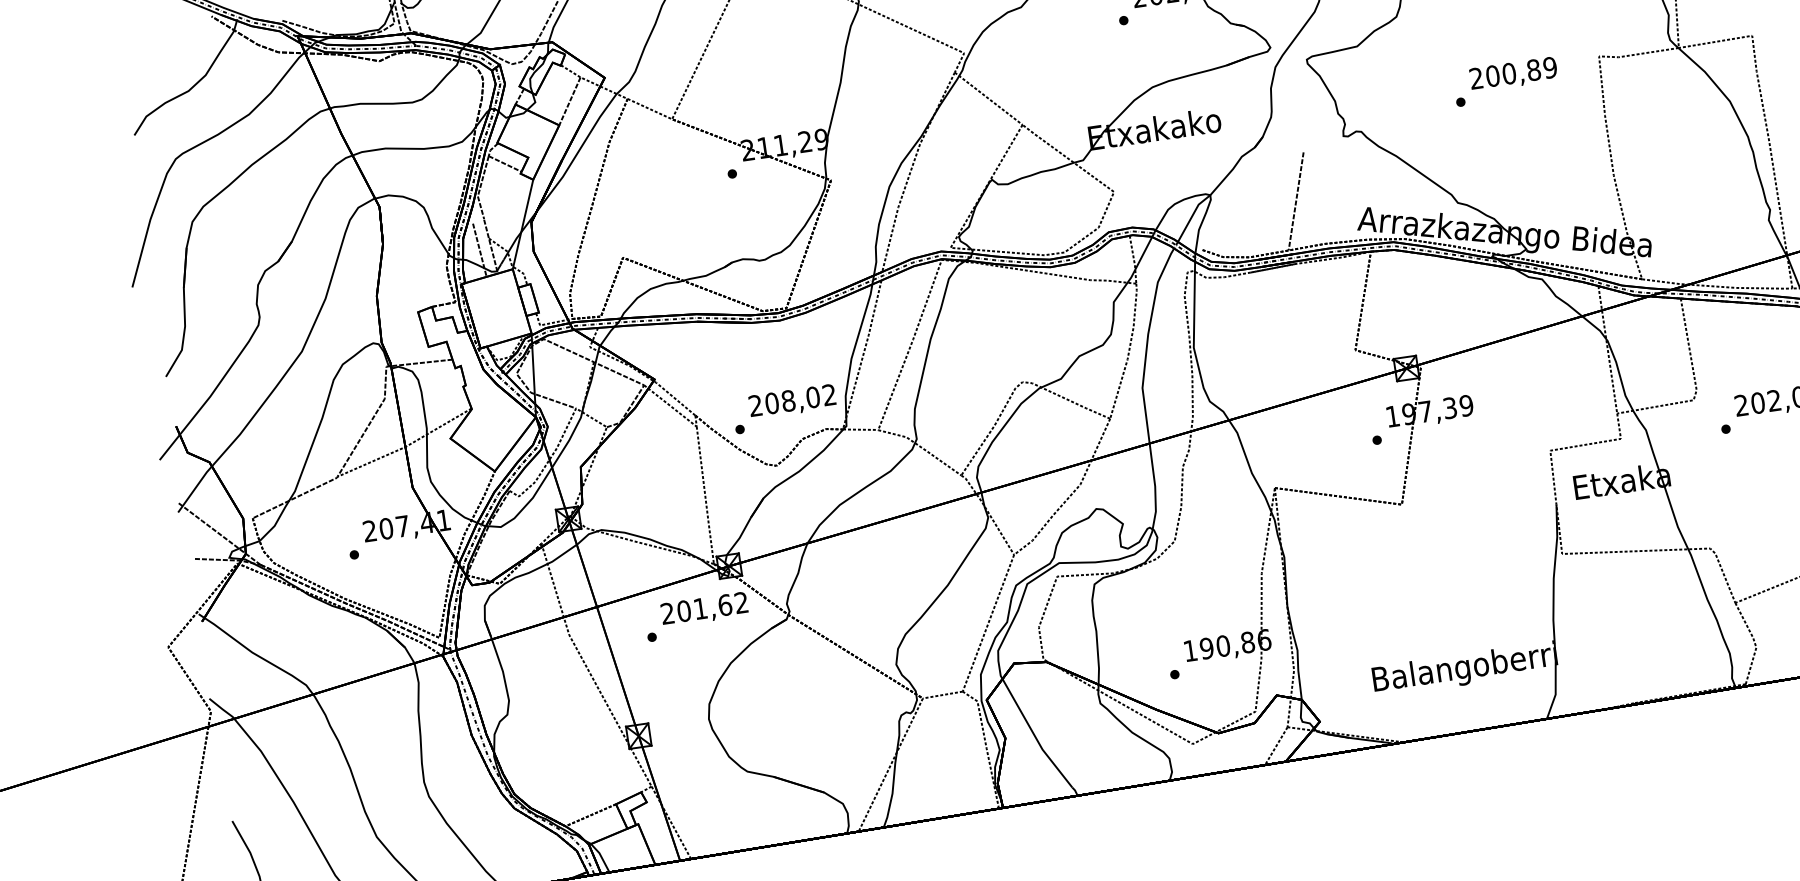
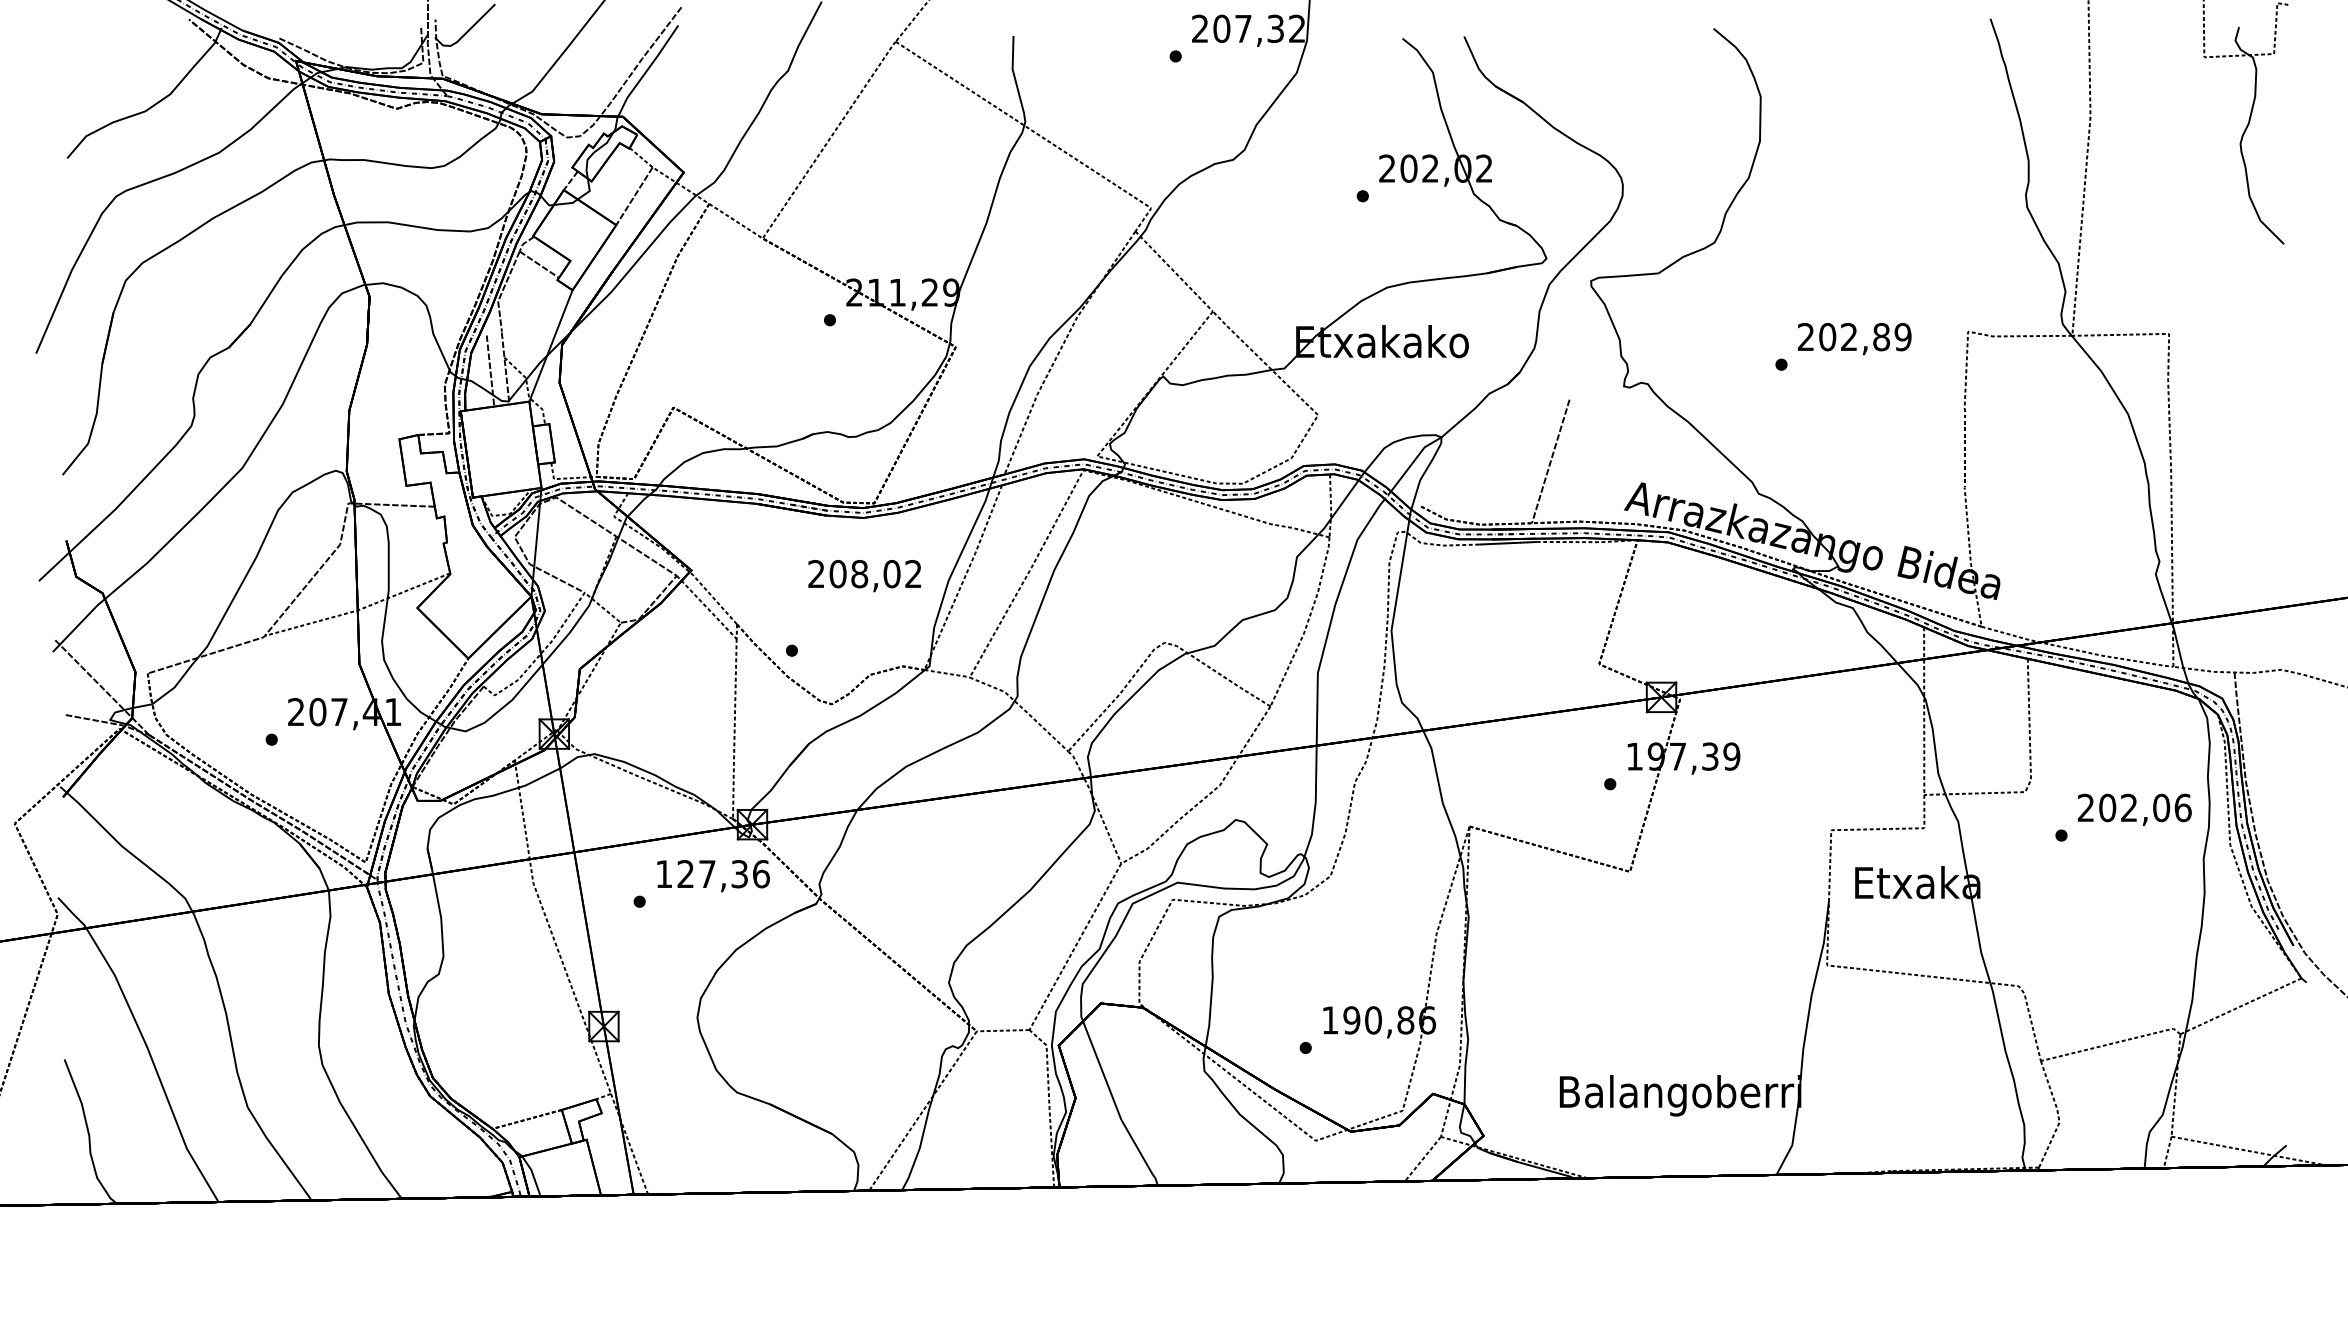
text: (1508, 74) -> (1848, 337), 200,89 -> 202,89
text: (792, 402) -> (864, 576), moved
text: (704, 608) -> (712, 874), 201,62 -> 127,36

